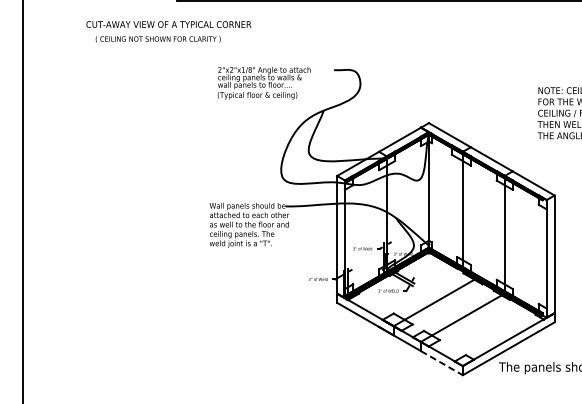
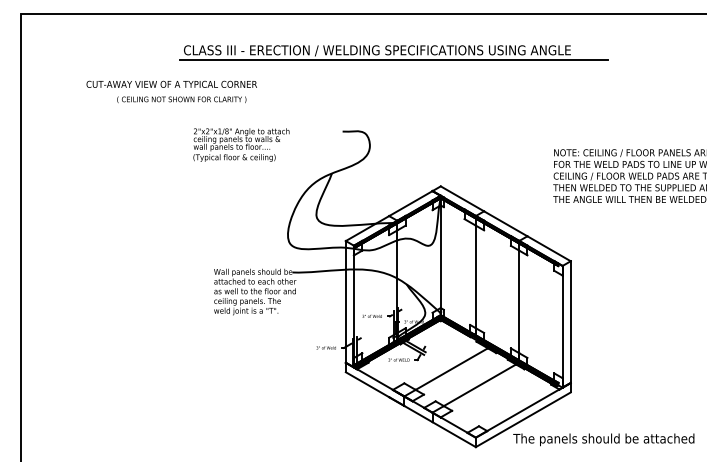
text: (157, 39) -> (181, 99), moved
text: (264, 82) -> (241, 144), moved
line: (442, 363) -> (454, 434), dashed -> solid

